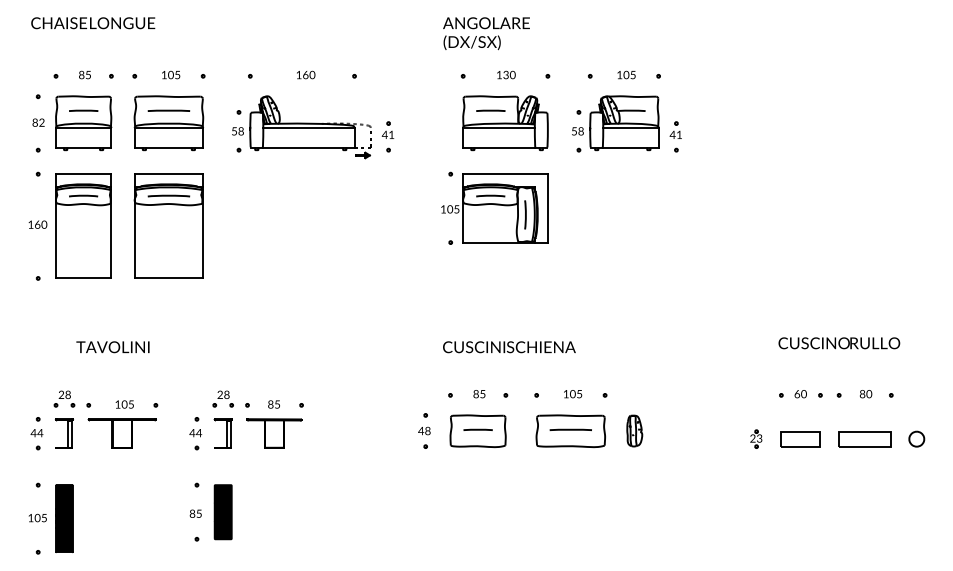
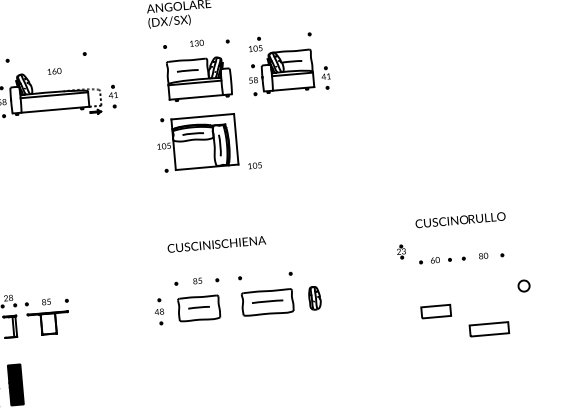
text: (306, 74) -> (54, 70), moved
text: (626, 74) -> (255, 48), moved
text: (573, 394) -> (255, 165), moved
part: (756, 438) -> (401, 251), moved
part: (800, 439) -> (435, 311), moved
part: (864, 439) -> (488, 329), moved

